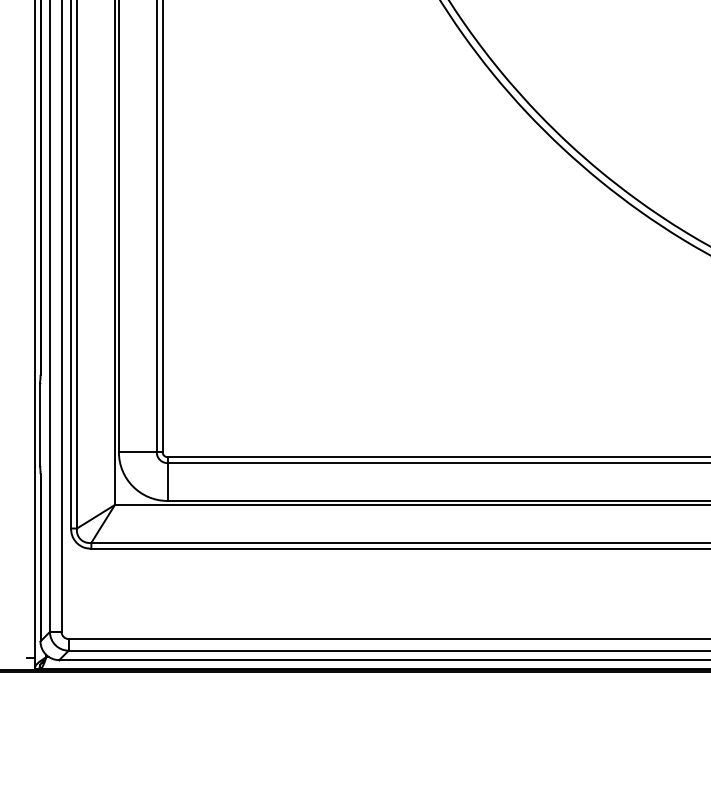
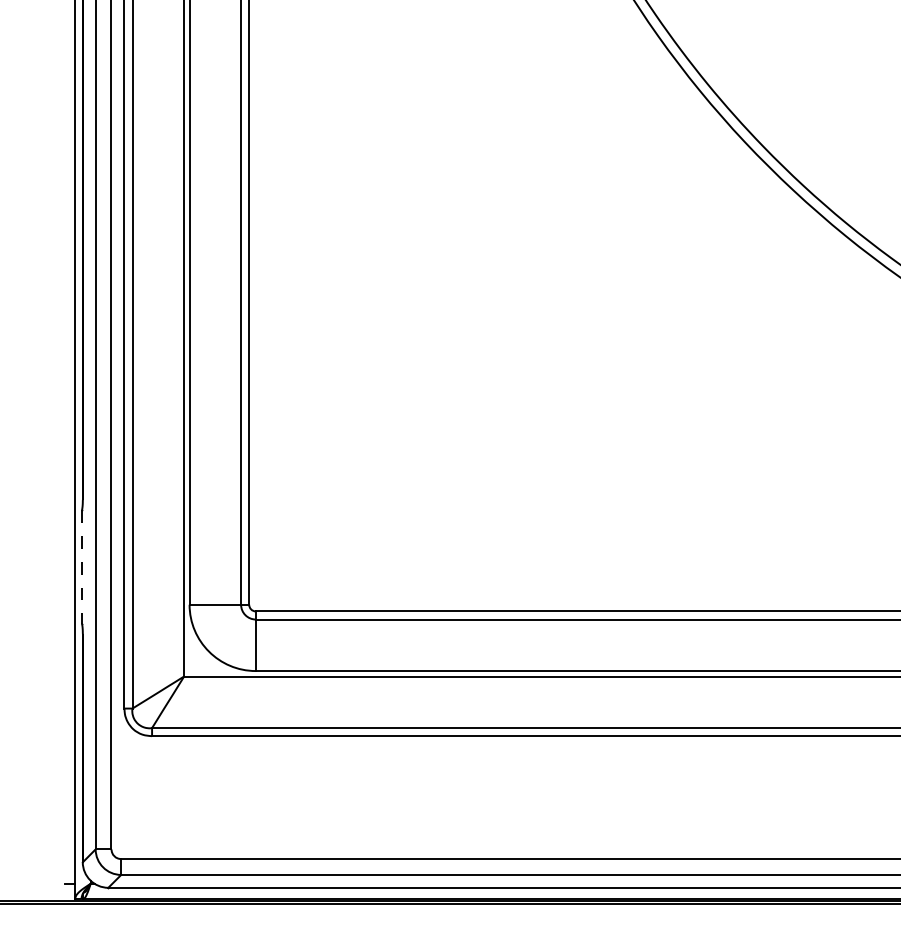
line: (39, 424) -> (81, 566), solid -> dashed

